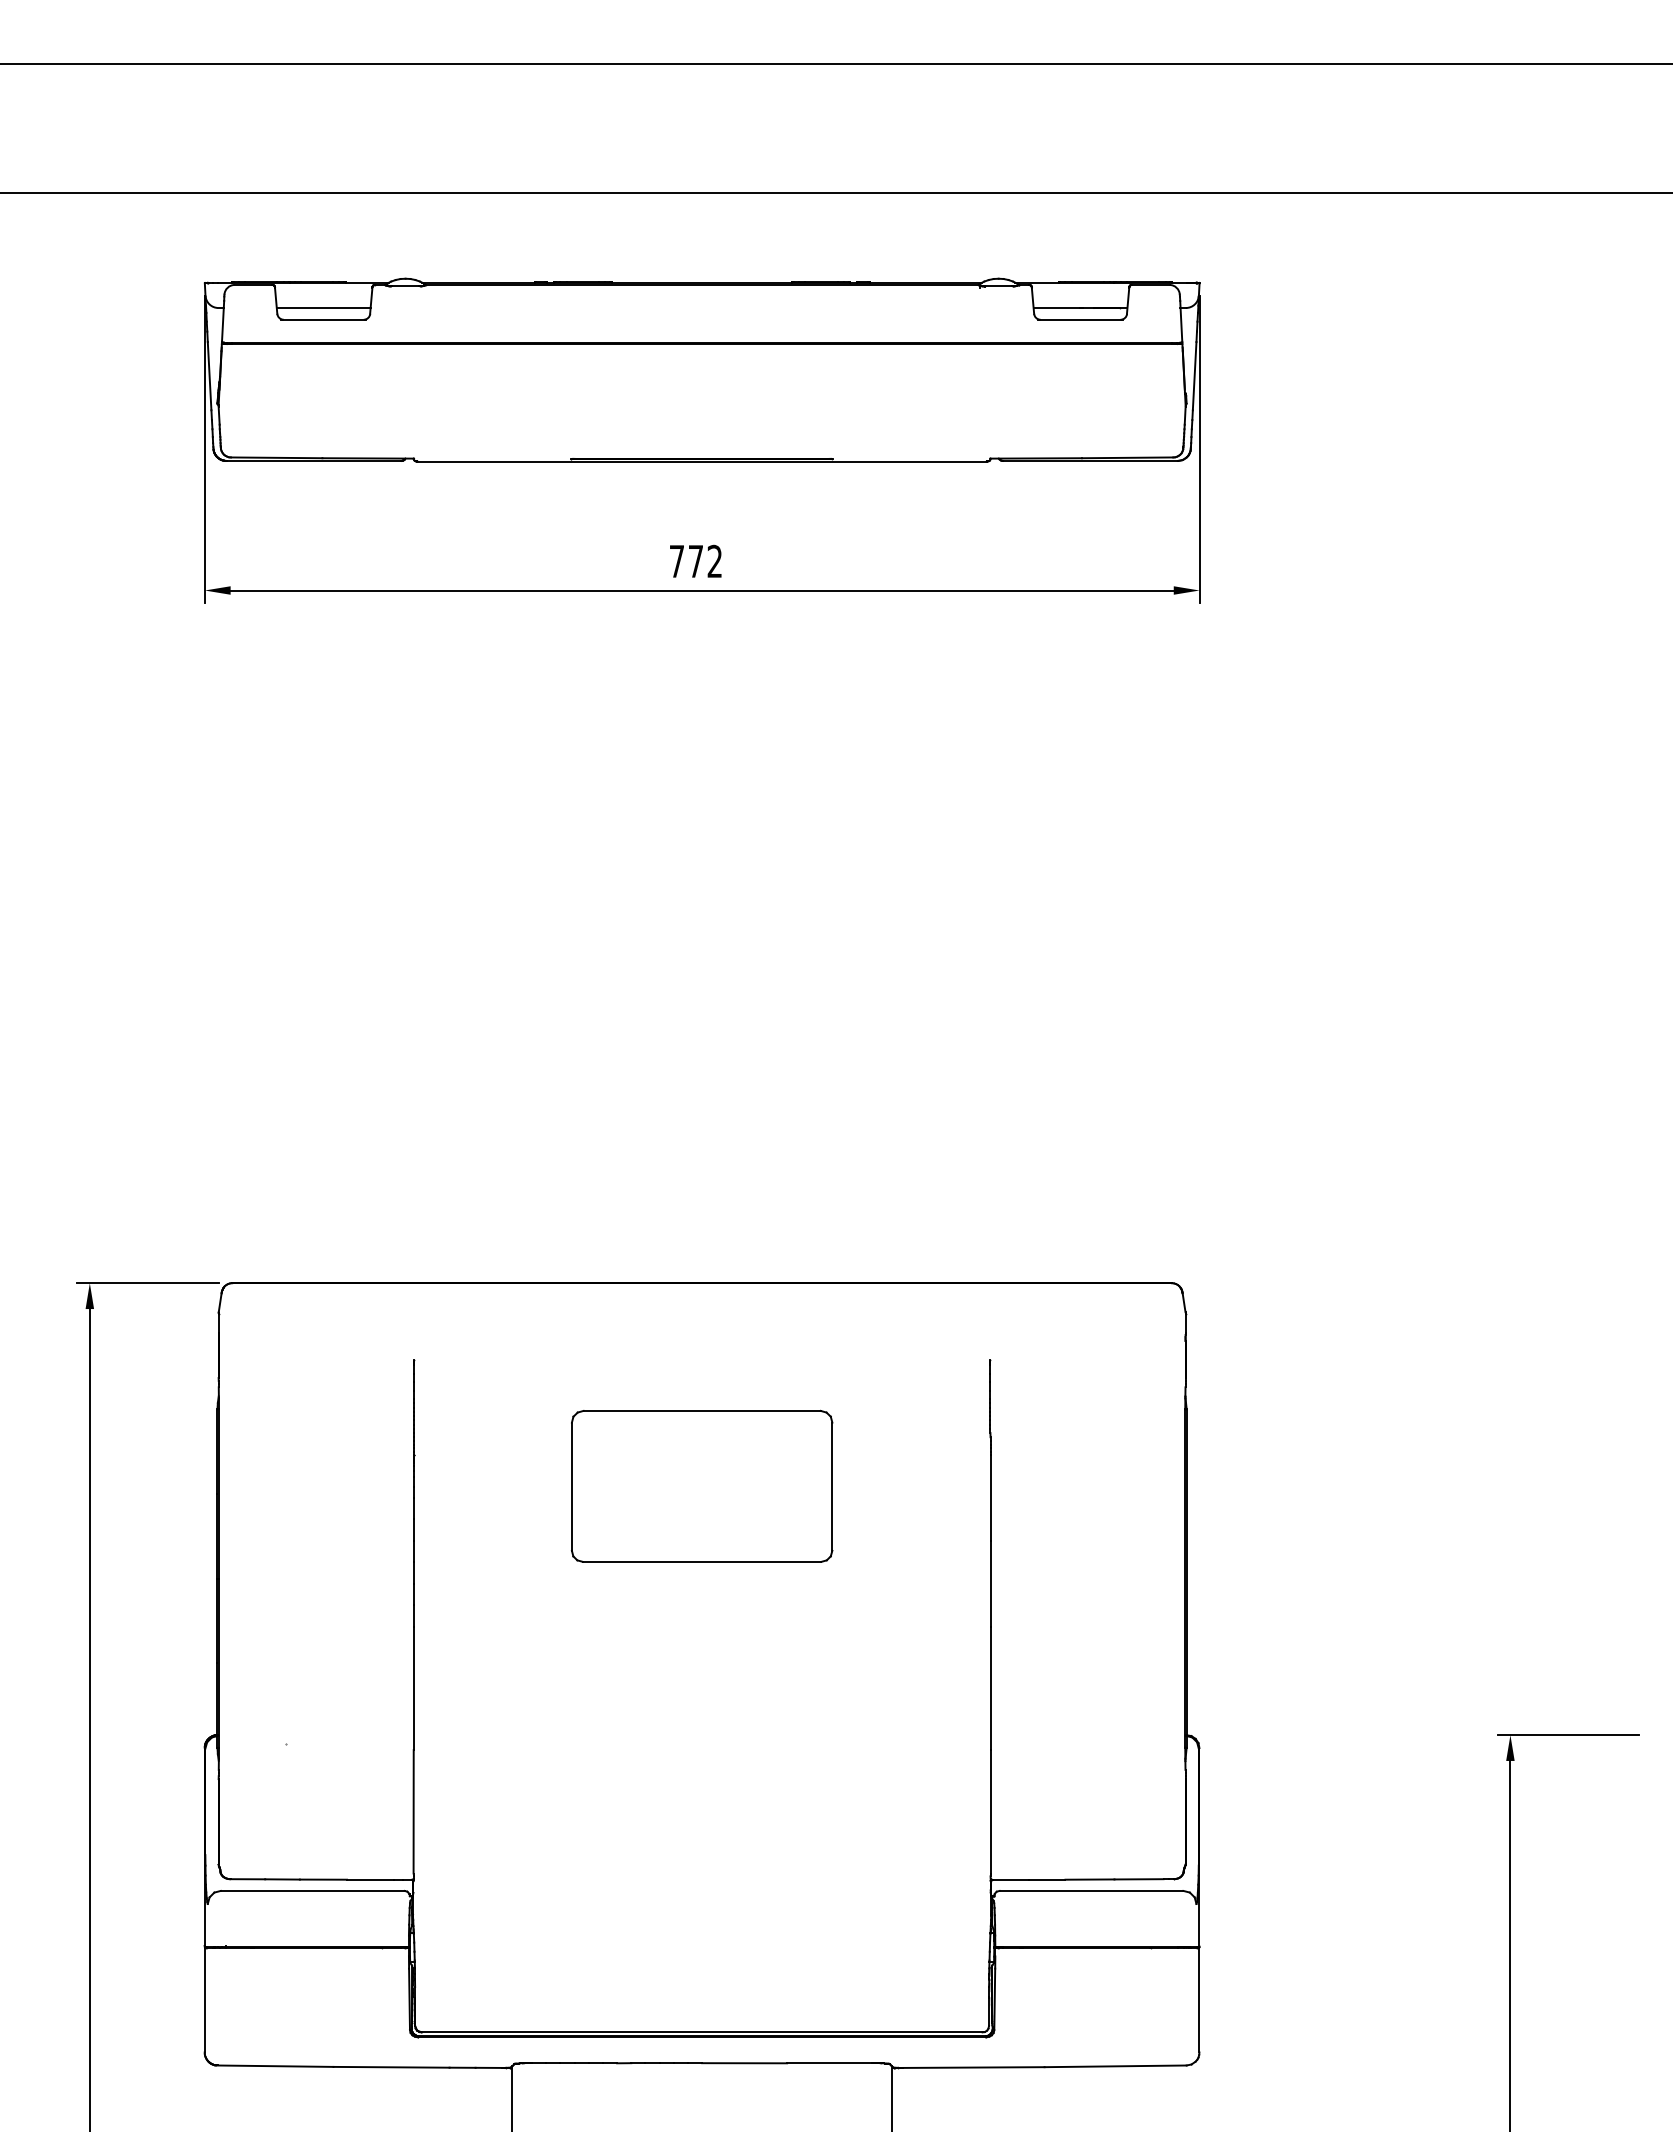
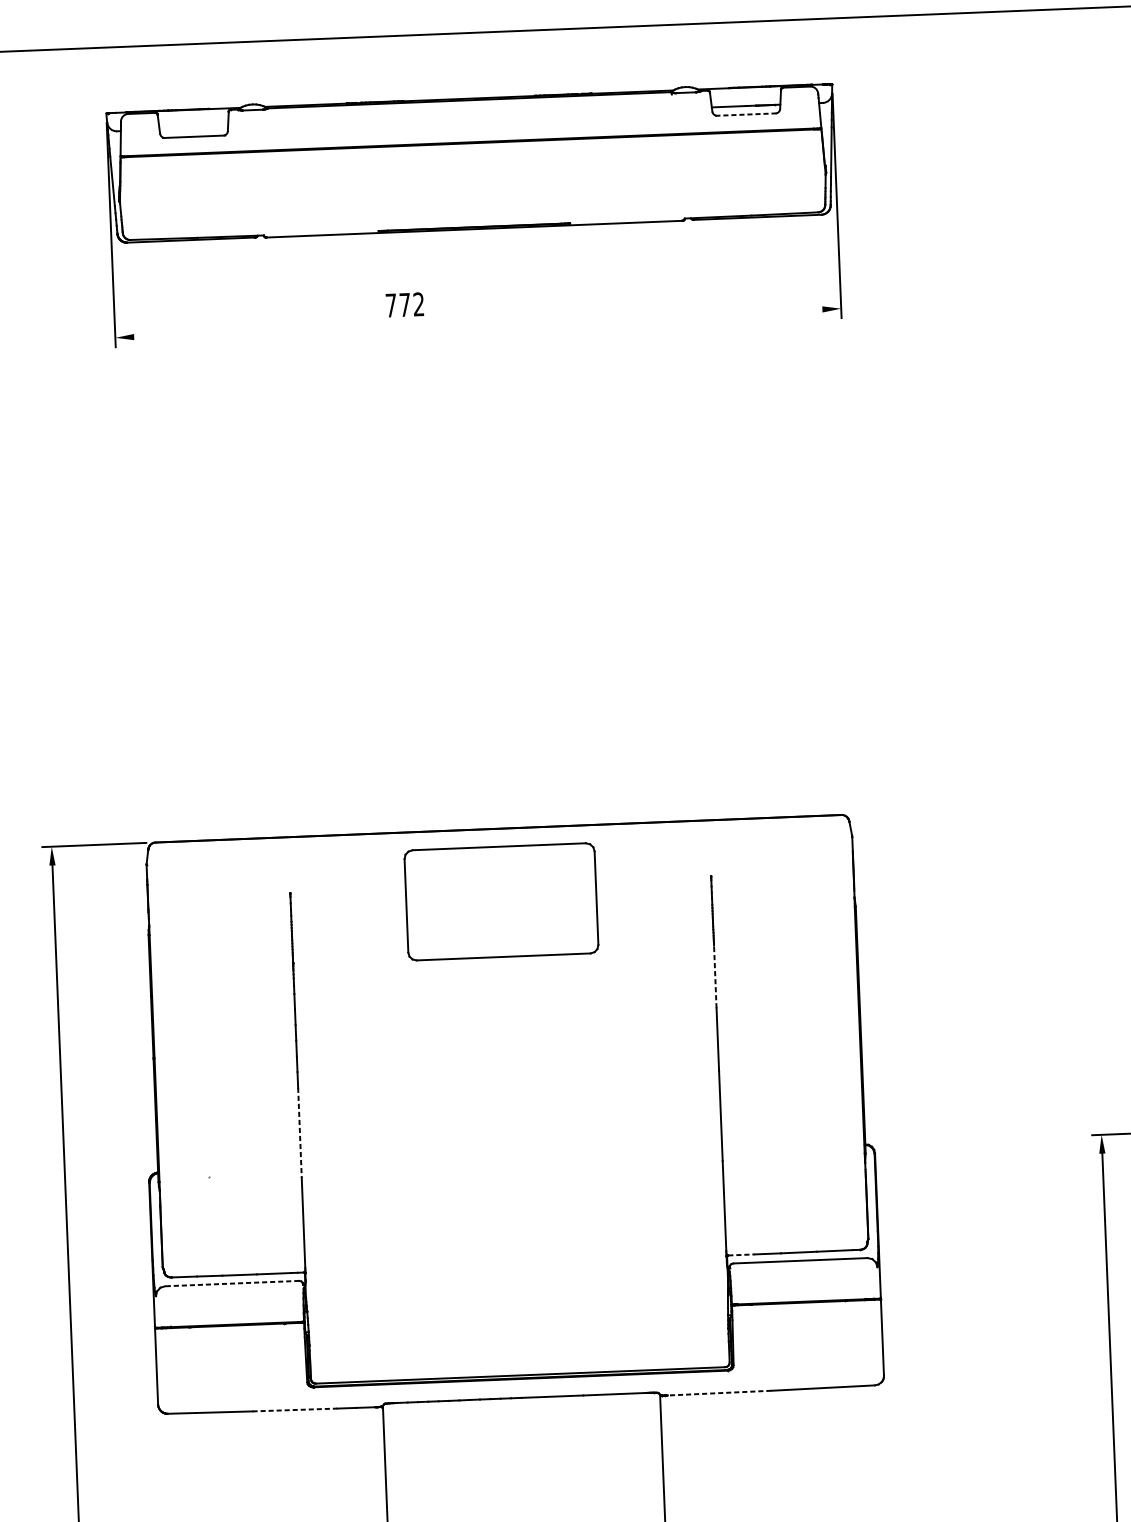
line: (323, 308) -> (193, 128), removed
line: (1080, 319) -> (746, 114), solid -> dashed
text: (695, 560) -> (404, 304), moved
line: (701, 590) -> (477, 323), removed
part: (701, 1485) -> (500, 901), moved
line: (990, 1498) -> (715, 977), solid -> dashed
line: (413, 1688) -> (299, 1132), solid -> dashed
line: (1011, 1879) -> (741, 1254), solid -> dashed
line: (312, 1890) -> (232, 1283), solid -> dashed
line: (392, 2067) -> (295, 1410), solid -> dashed
line: (973, 2067) -> (719, 1393), solid -> dashed

